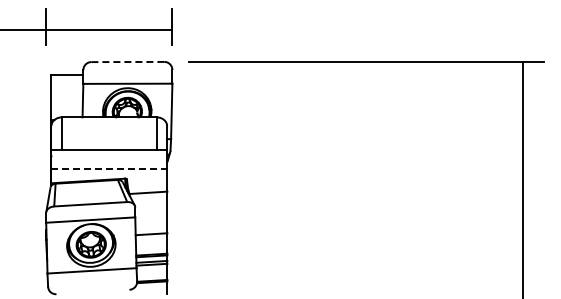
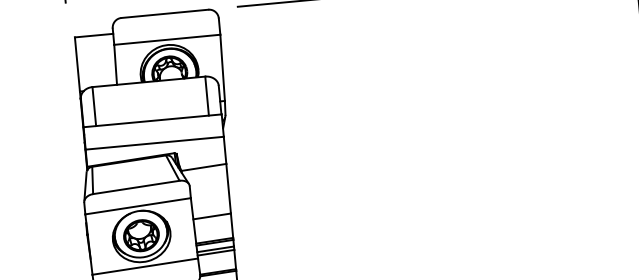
line: (128, 62) -> (165, 14), dashed -> solid
line: (109, 168) -> (154, 142), dashed -> solid

